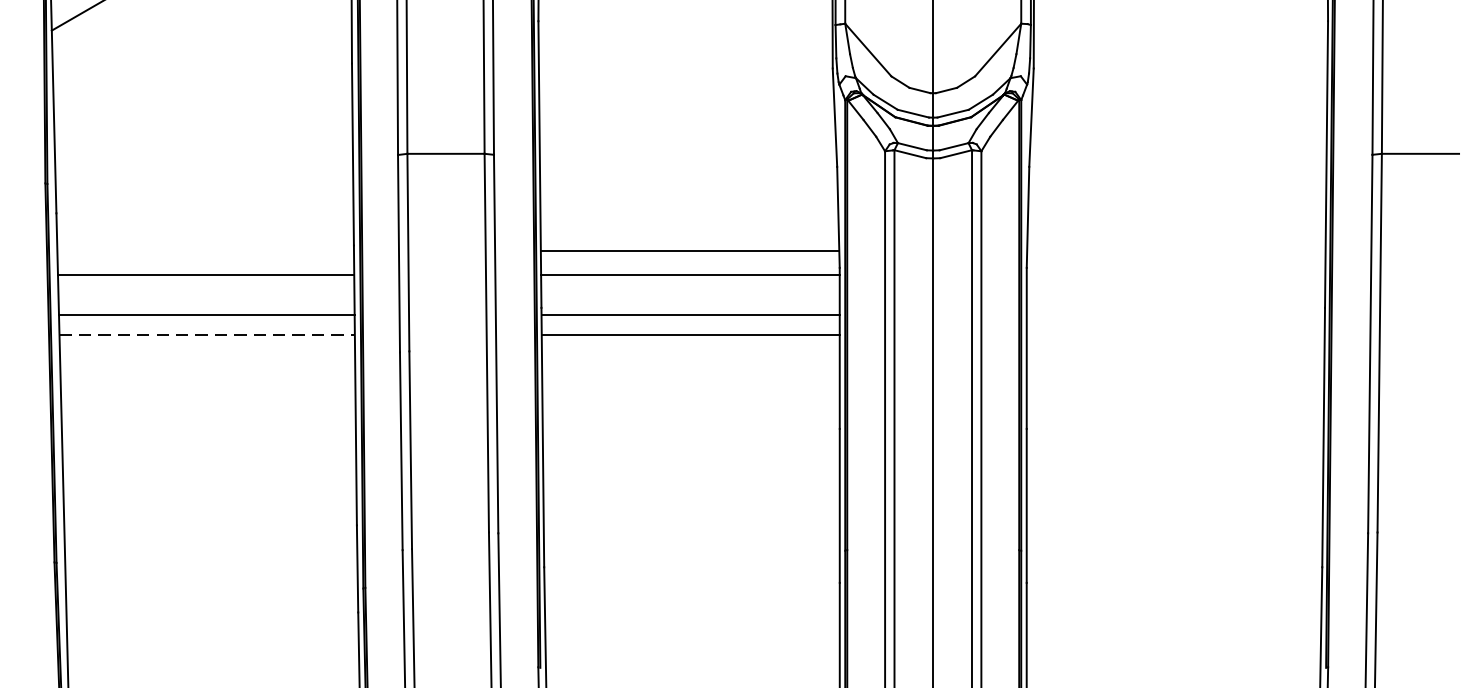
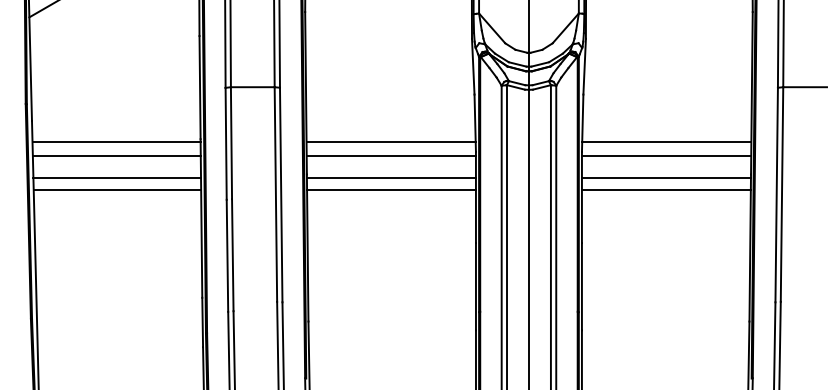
line: (205, 251) -> (116, 142), added
line: (1175, 251) -> (666, 142), added
line: (1175, 274) -> (666, 155), added
line: (1174, 314) -> (665, 178), added
line: (207, 336) -> (117, 190), dashed -> solid
line: (1174, 336) -> (665, 190), added

